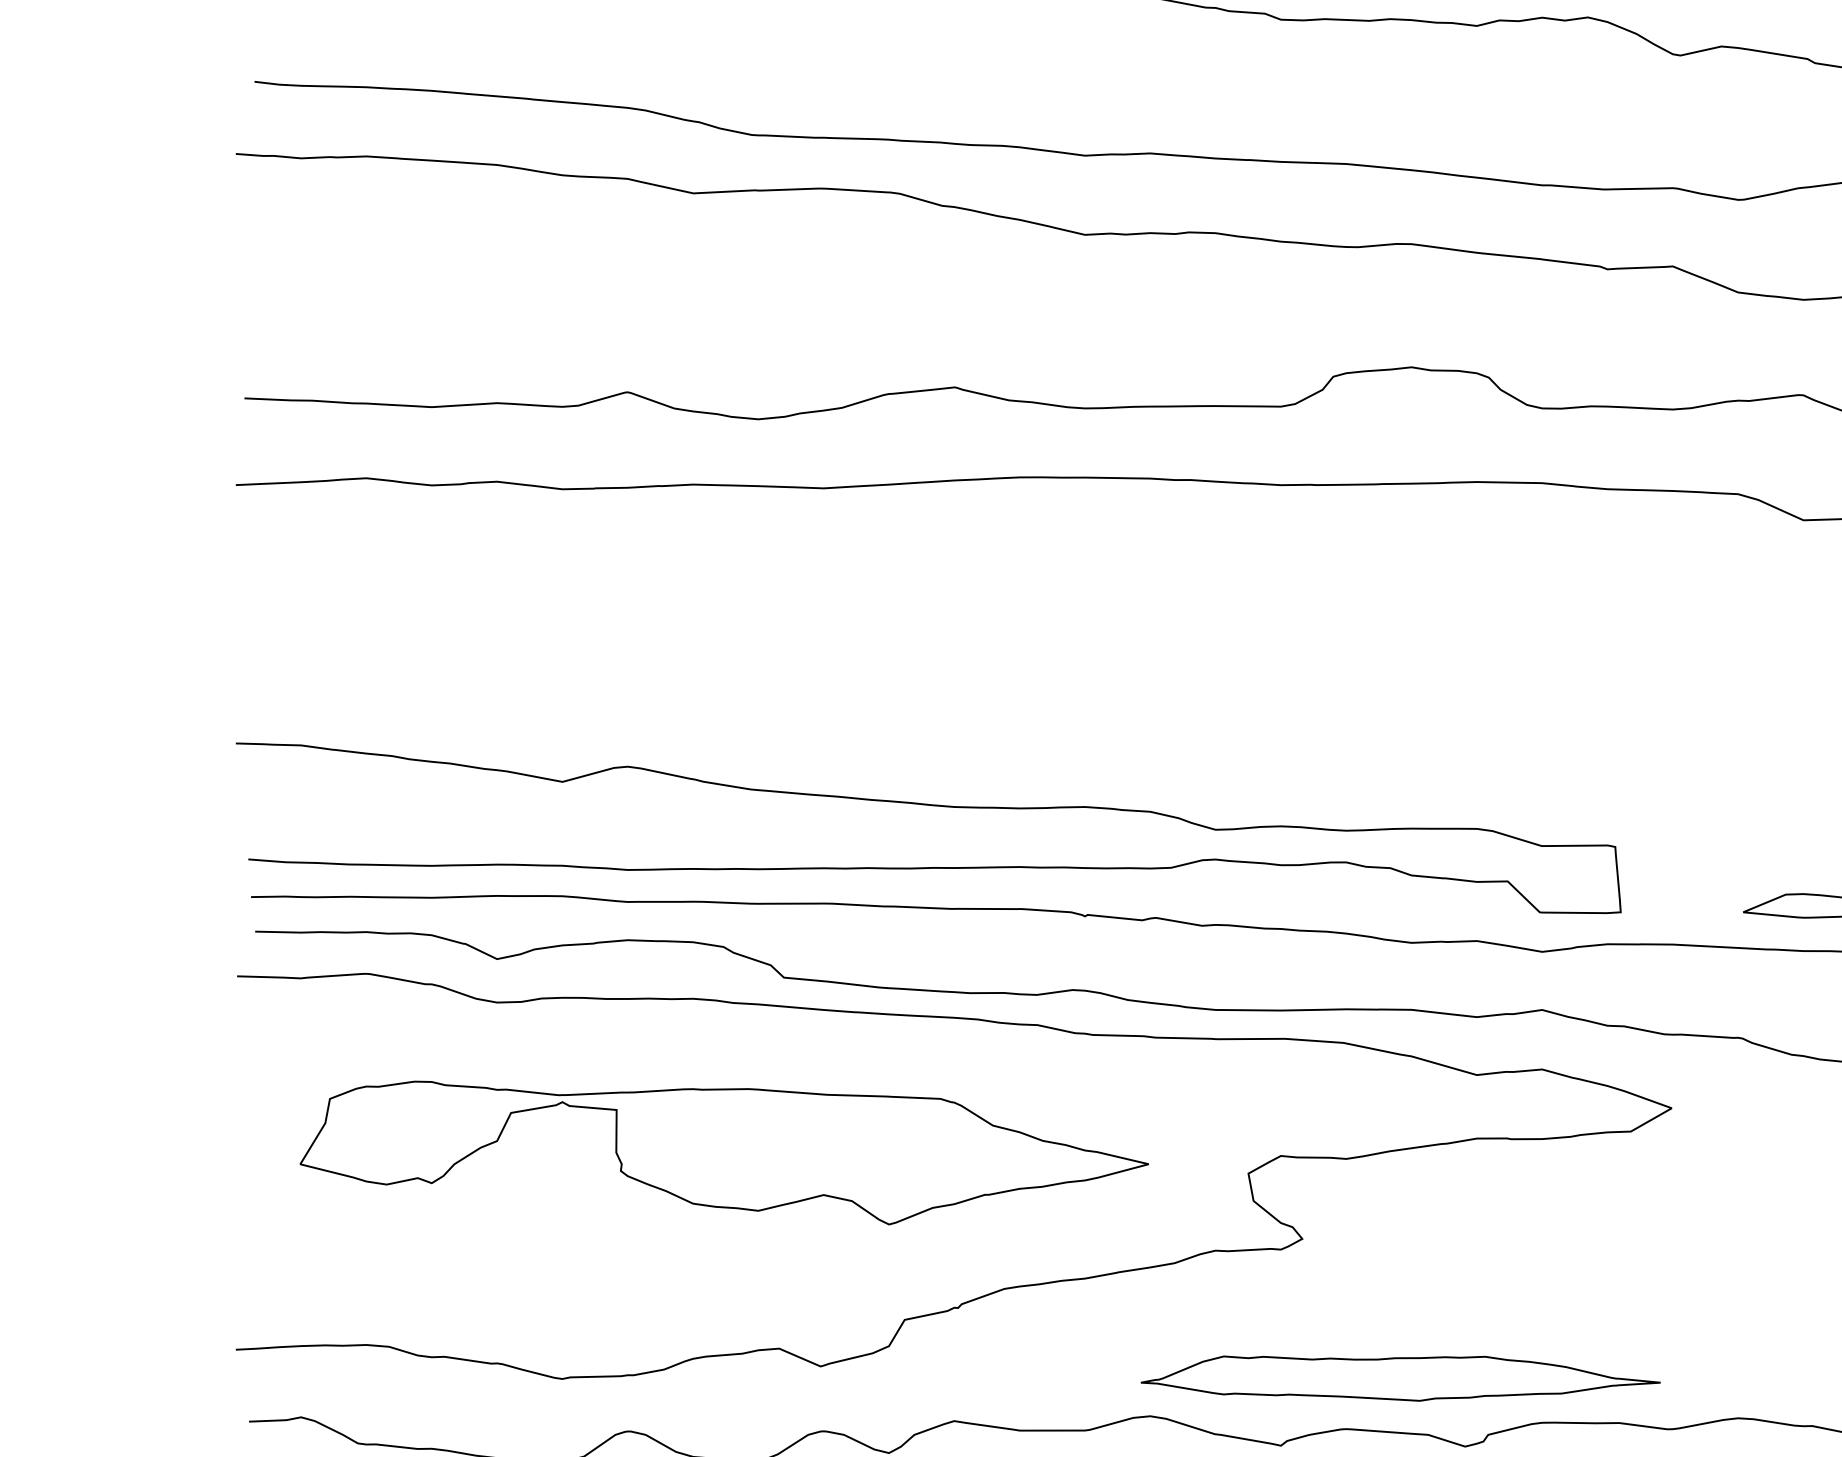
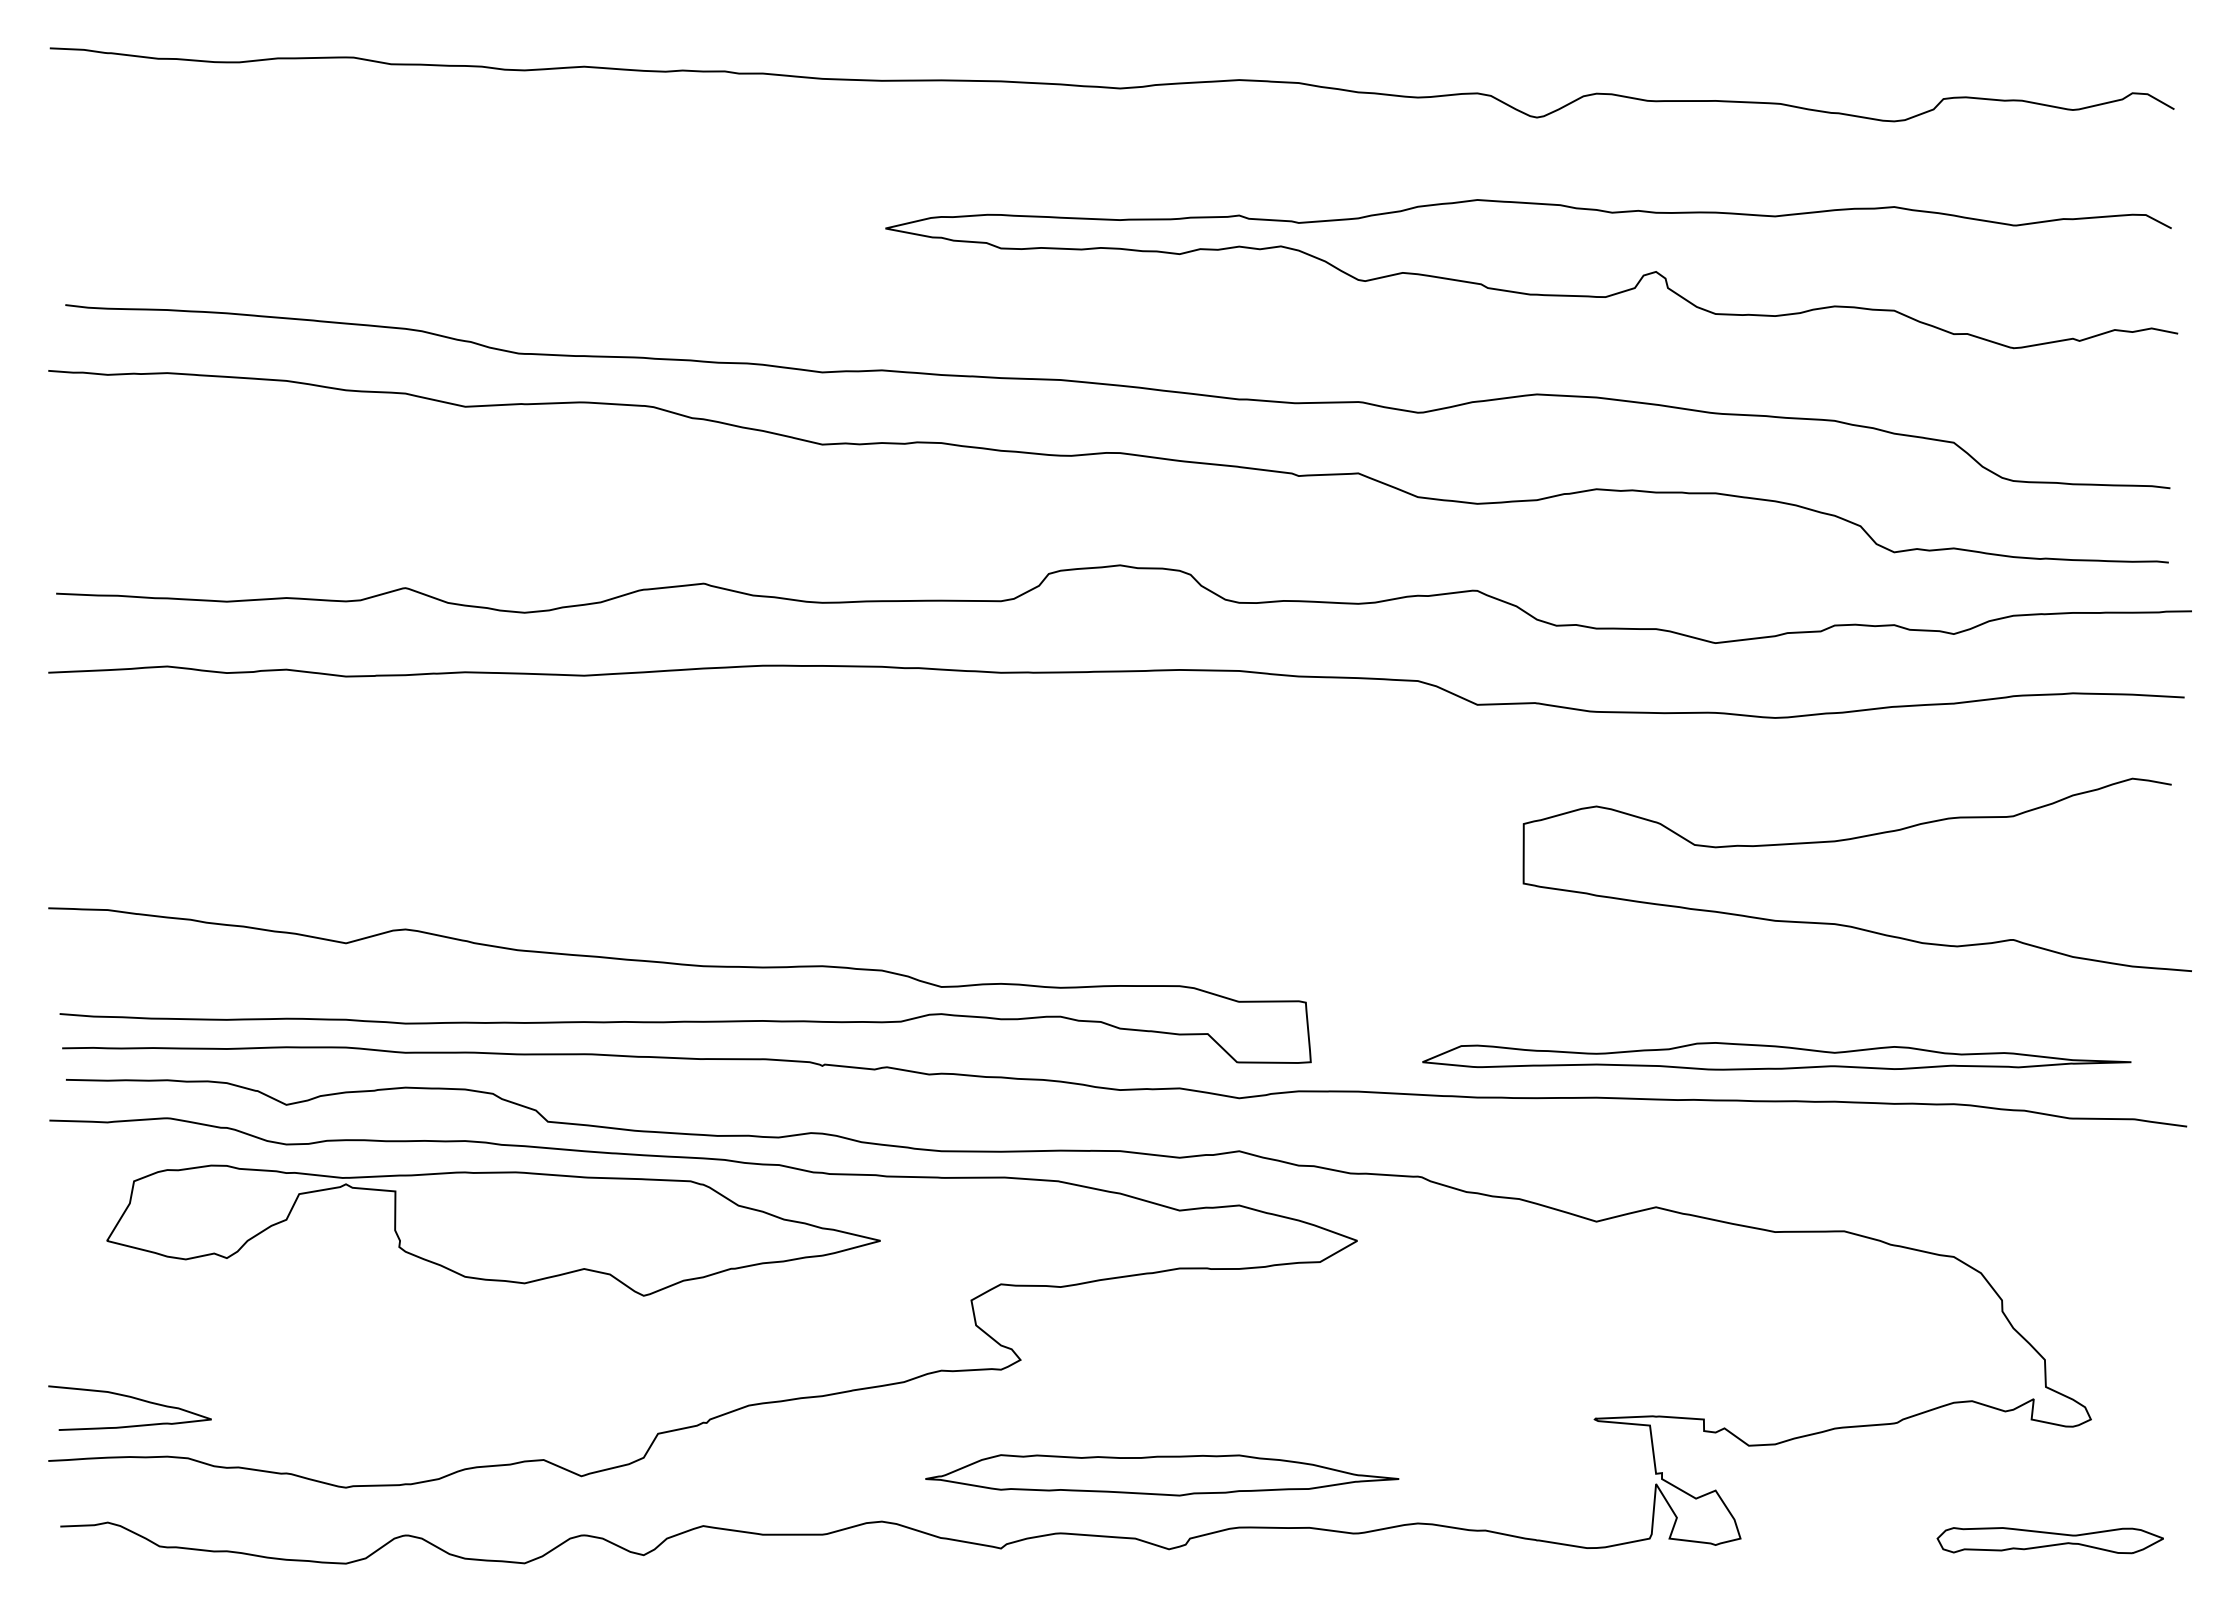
part: (724, 1152) -> (493, 1230), moved
curve: (327, 1281) -> (131, 1398), added
part: (1401, 1378) -> (1162, 1475), moved

